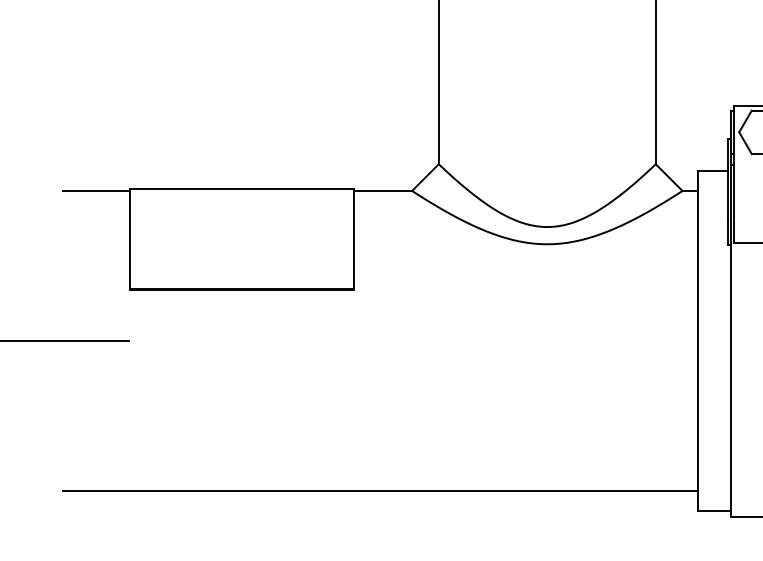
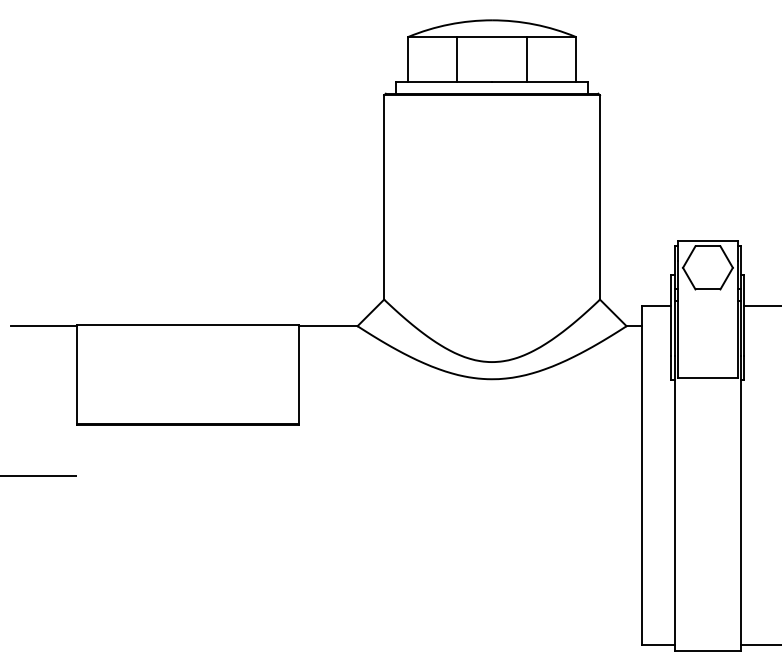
line: (379, 491) -> (325, 625), removed

